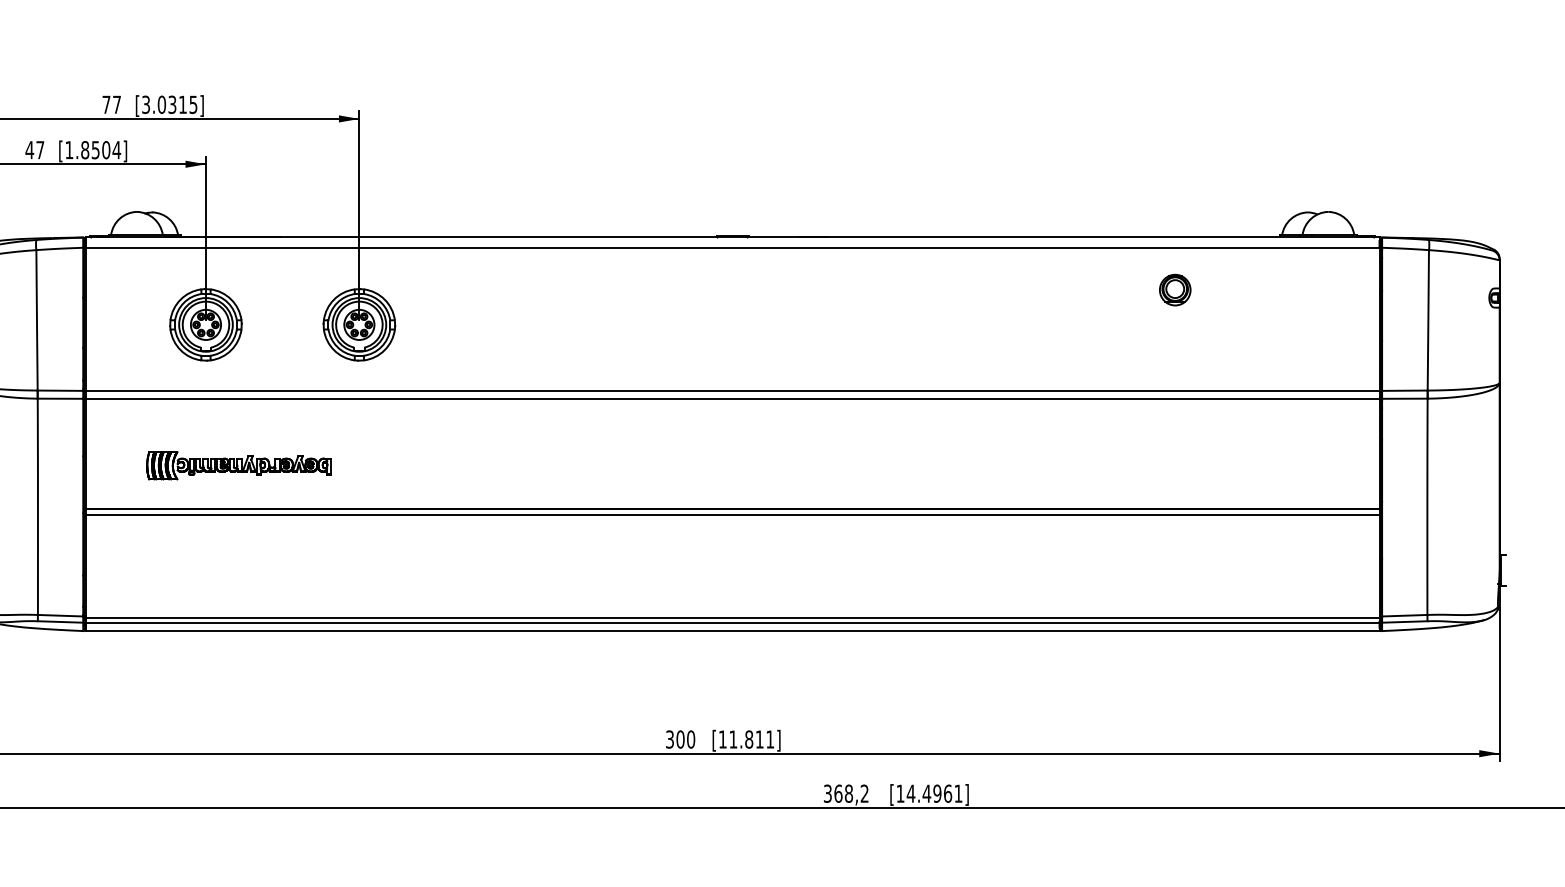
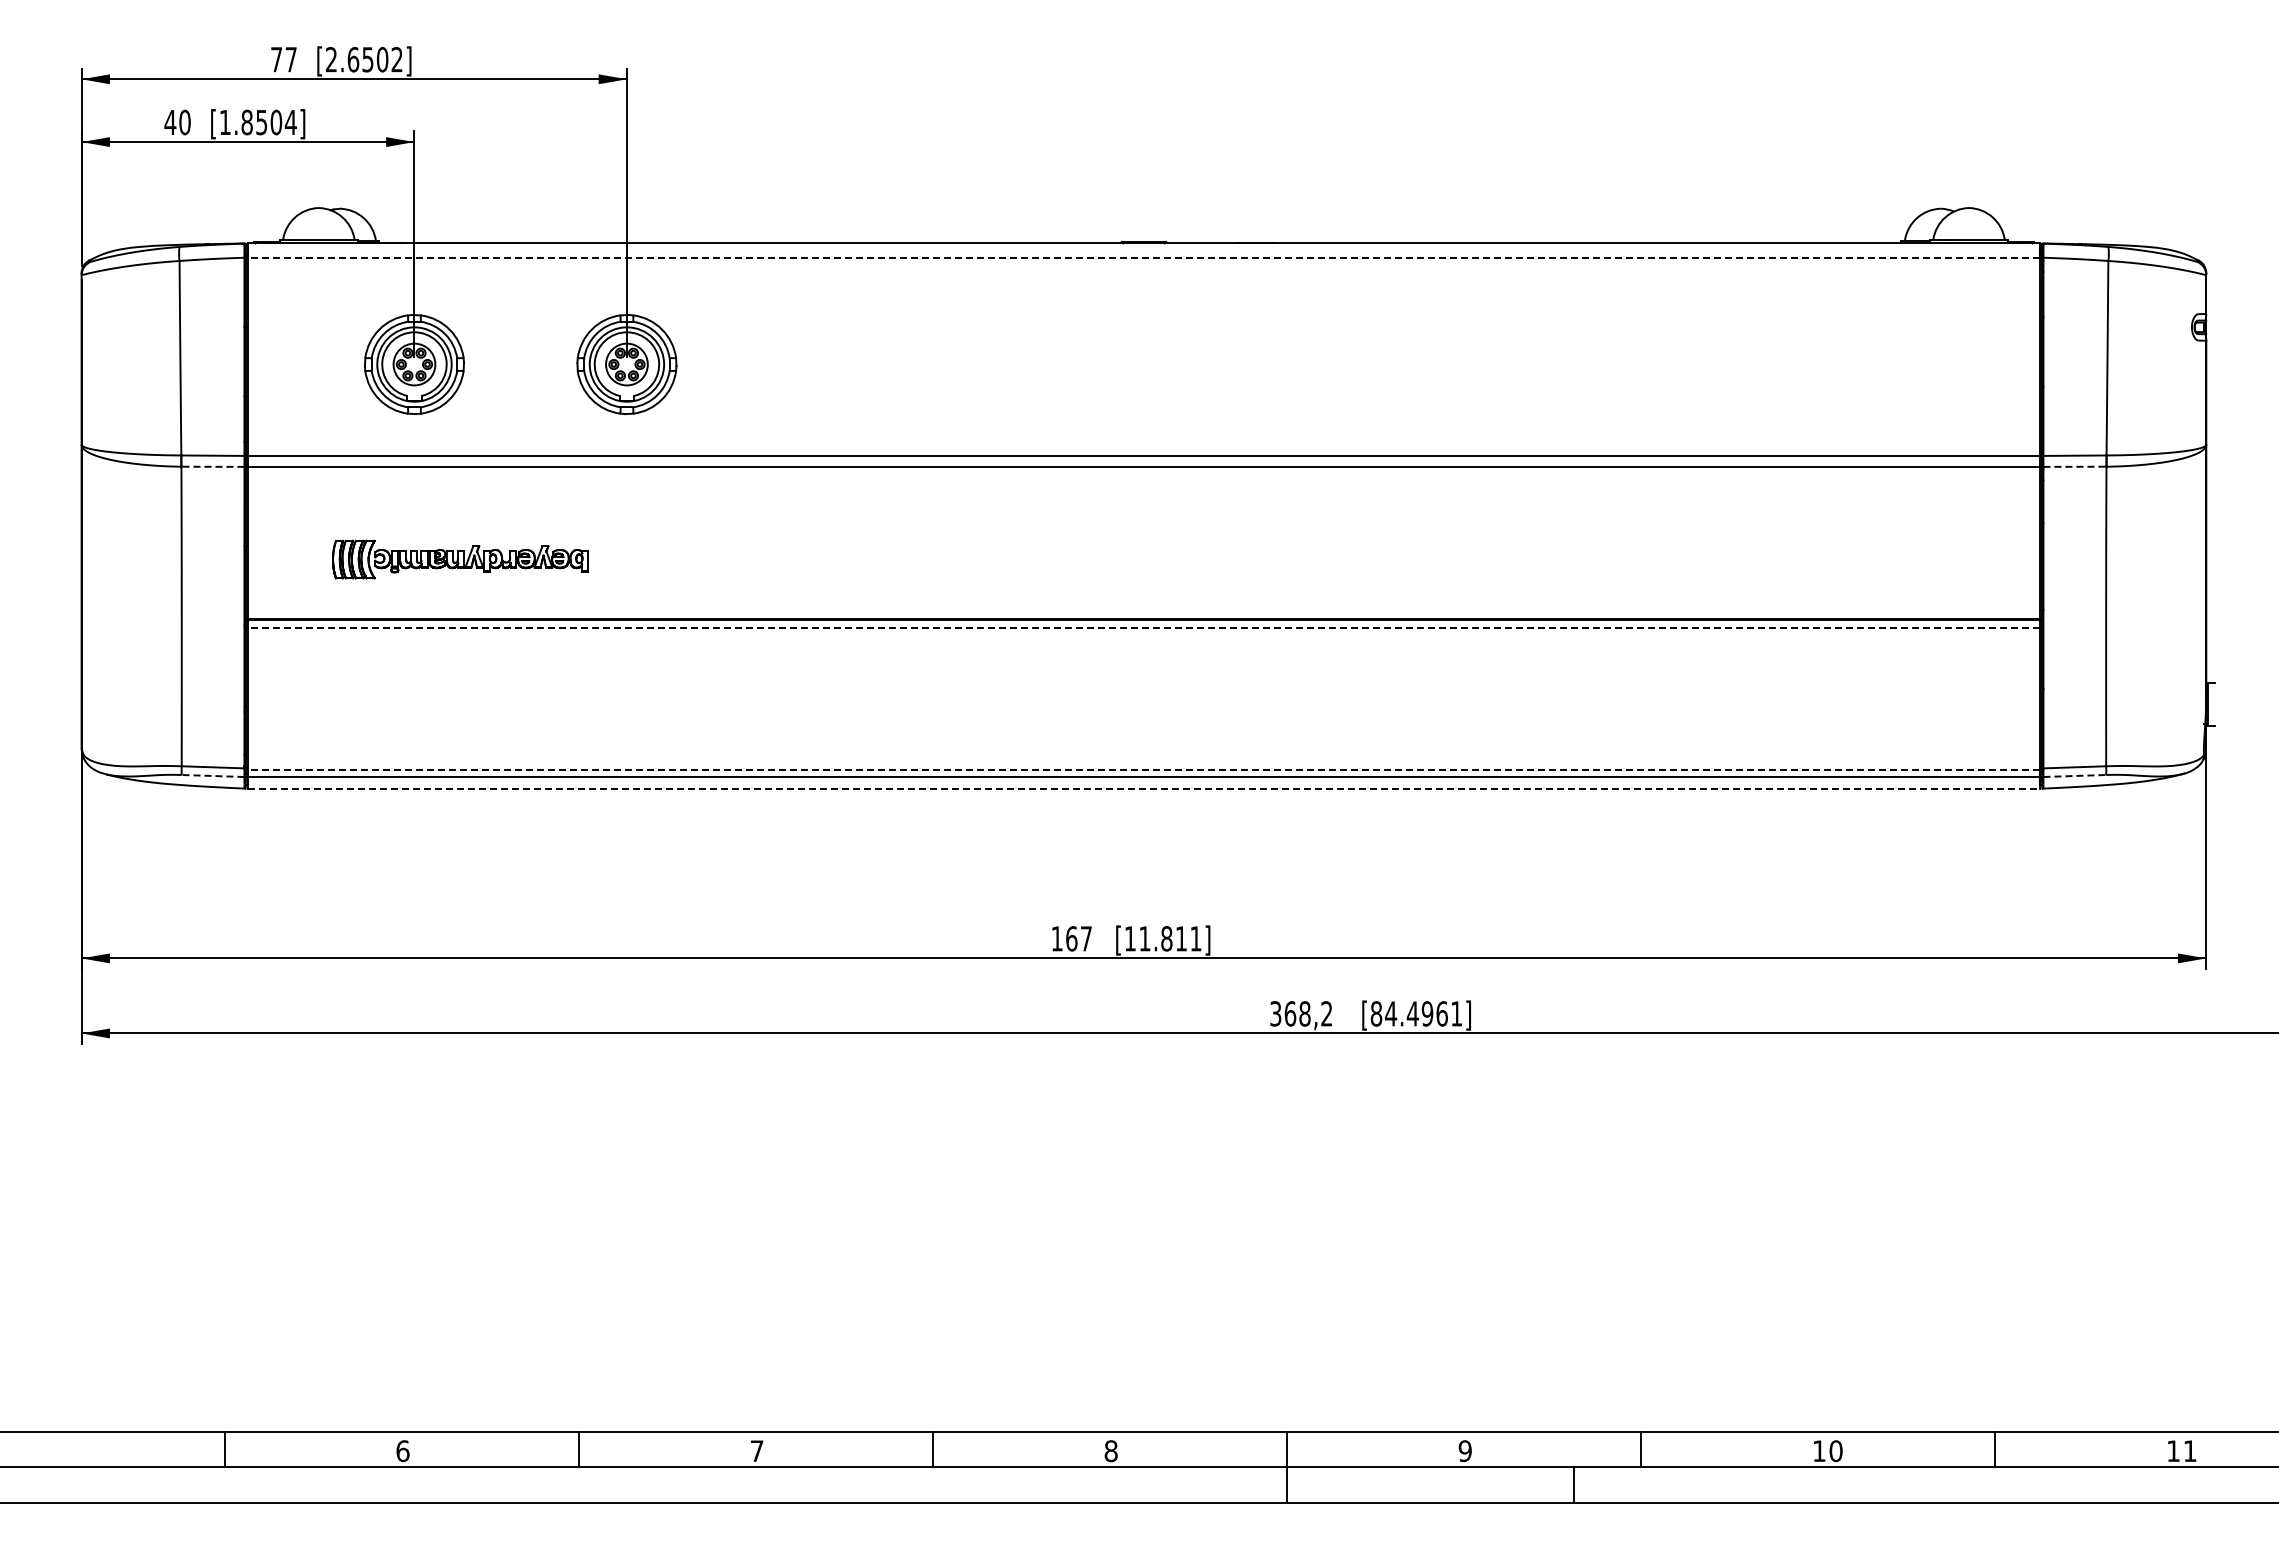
text: (169, 104) -> (364, 59), [3.0315] -> [2.6502]
text: (39, 150) -> (184, 122), 47 -> 40
line: (732, 247) -> (1143, 257), solid -> dashed
part: (1174, 290) -> (1756, 316), removed
line: (60, 398) -> (212, 466), solid -> dashed
line: (1404, 398) -> (2074, 466), solid -> dashed
line: (732, 515) -> (1143, 628), solid -> dashed
line: (732, 617) -> (1143, 769), solid -> dashed
line: (60, 621) -> (212, 775), solid -> dashed
line: (1405, 621) -> (2075, 775), solid -> dashed
line: (732, 631) -> (1143, 788), solid -> dashed
text: (680, 739) -> (1071, 938), 300 -> 167
text: (900, 793) -> (1376, 1013), [14.4961] -> [84.4961]

